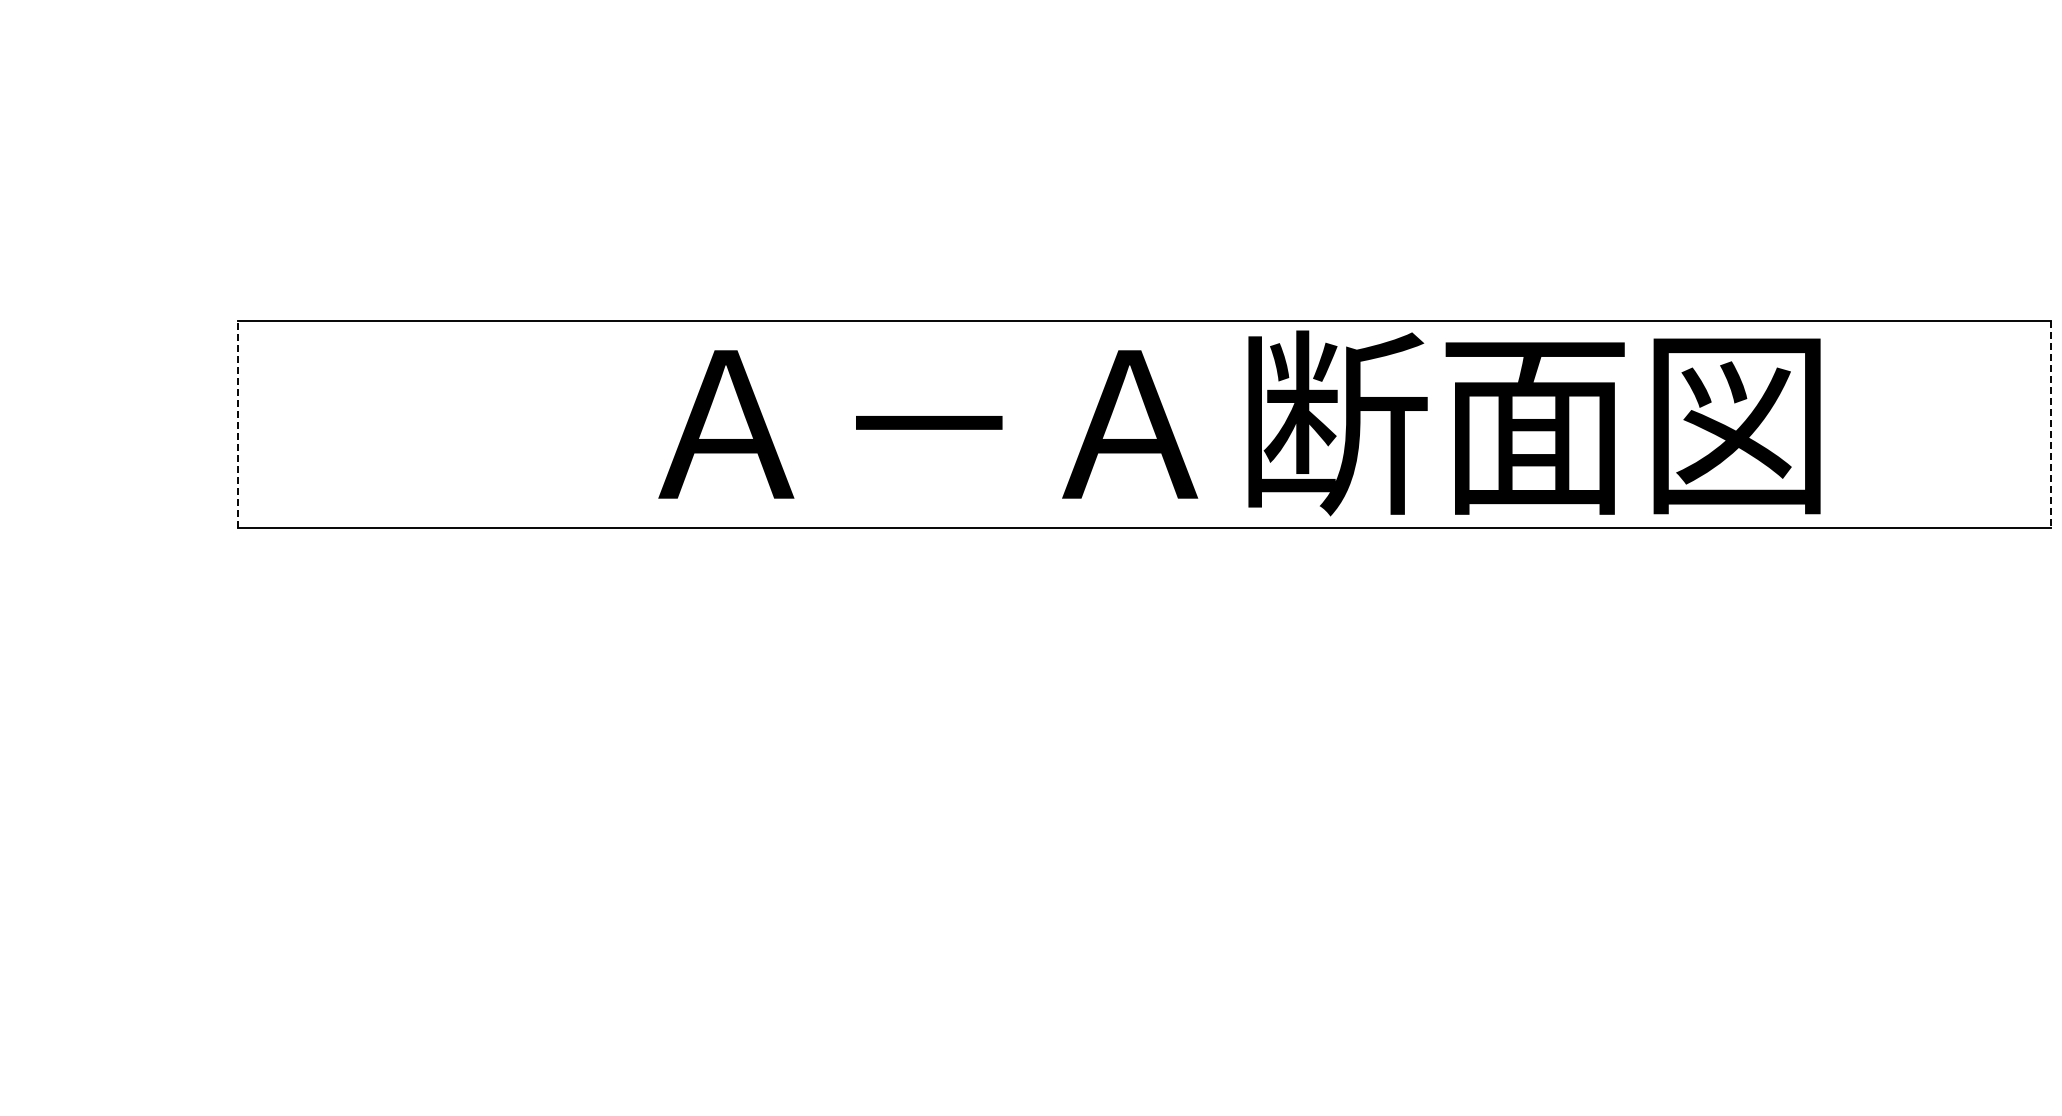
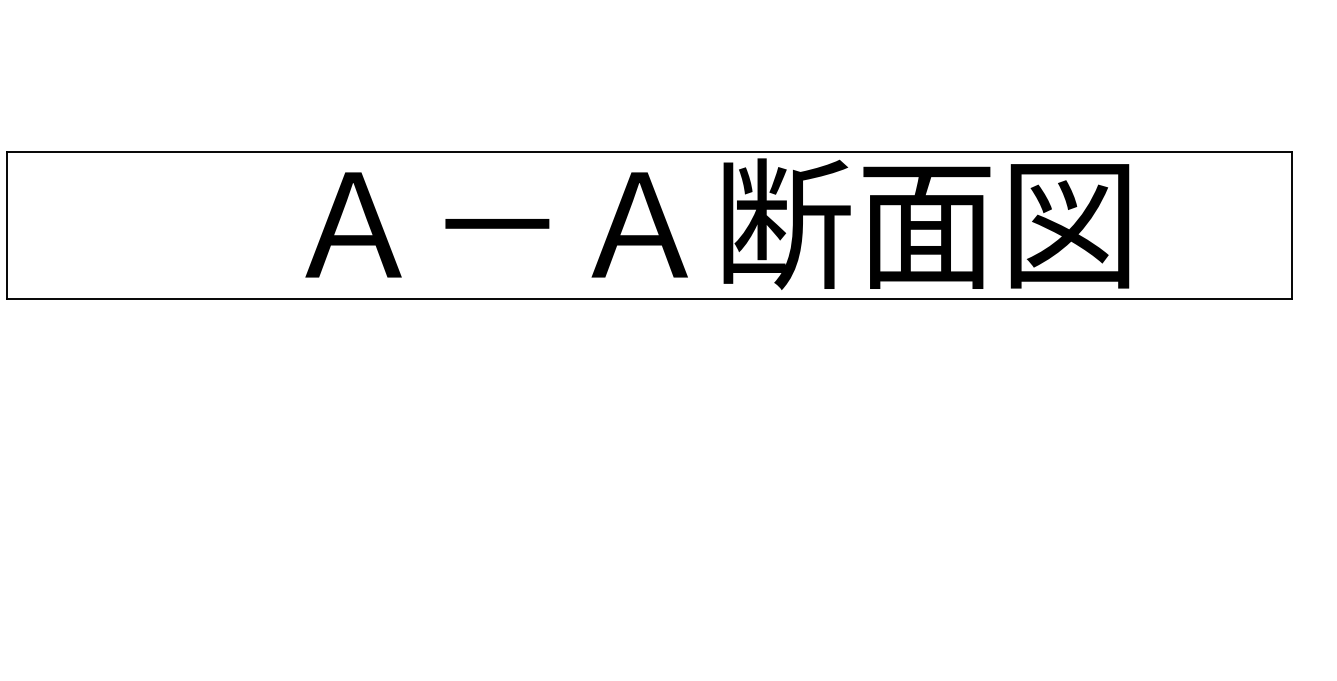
line: (237, 424) -> (7, 225), dashed -> solid
line: (2050, 424) -> (1292, 225), dashed -> solid

